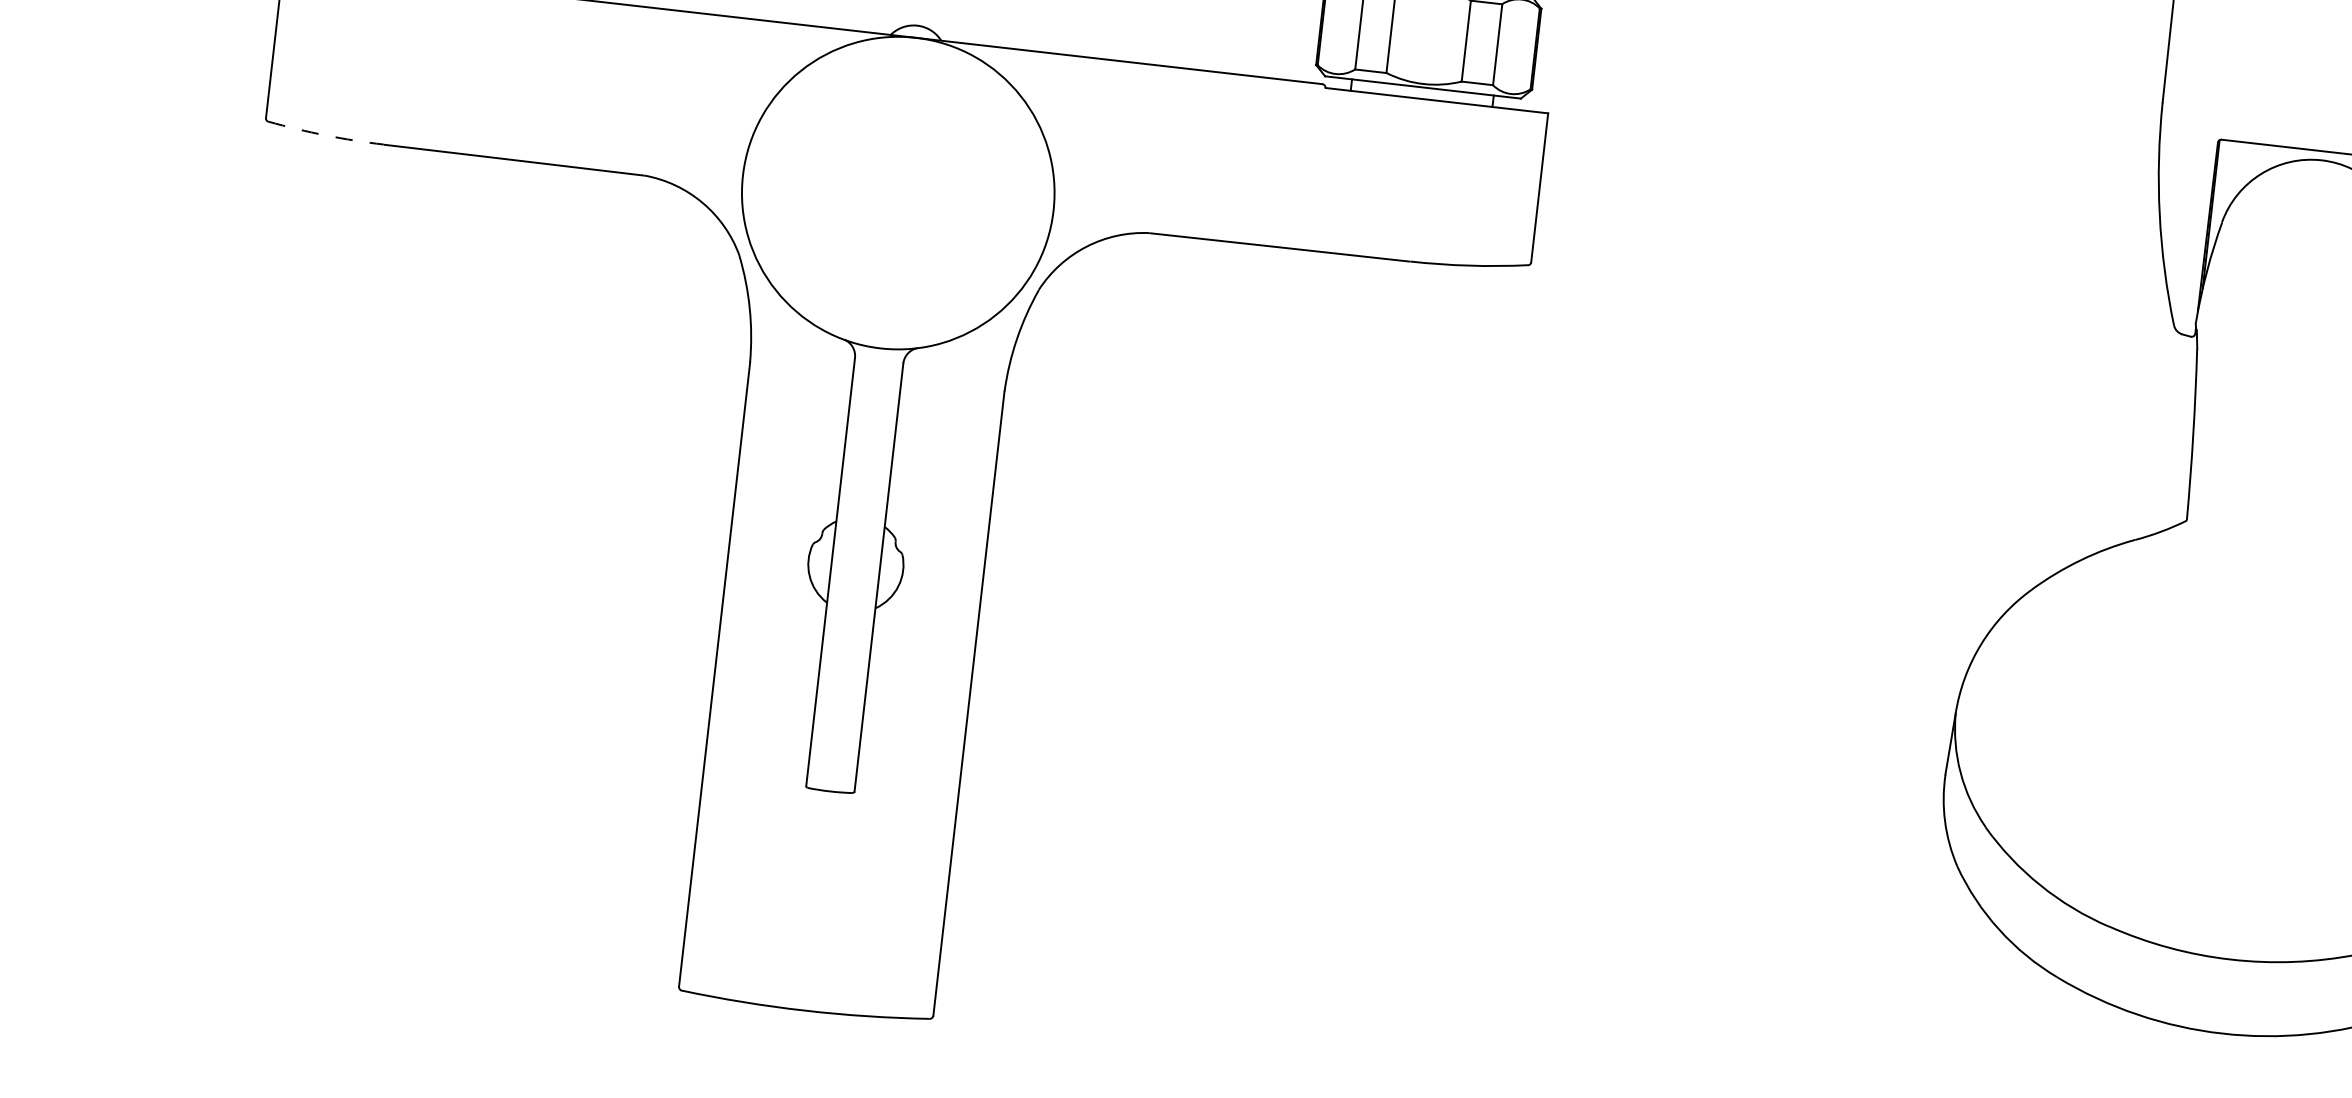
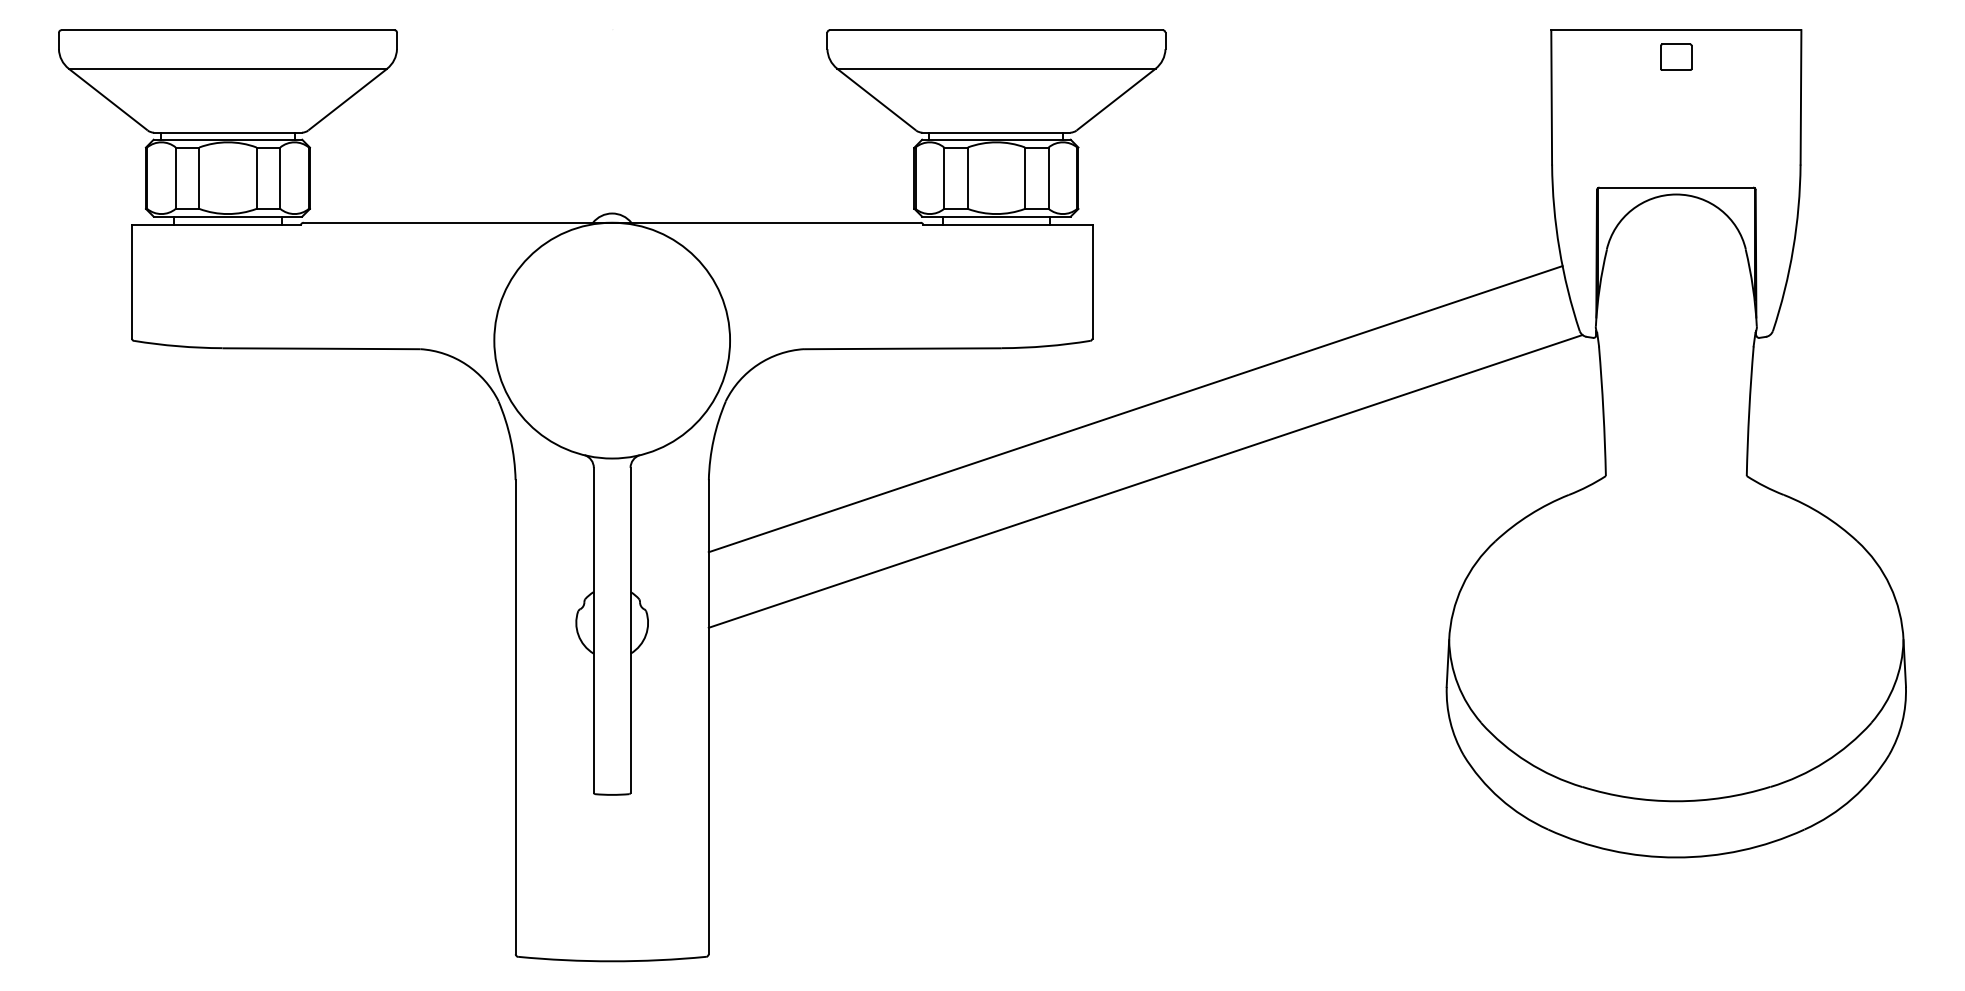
arc: (326, 135) -> (178, 346), dashed -> solid
line: (1577, 362) -> (1135, 409), added
line: (1579, 458) -> (1145, 481), added

